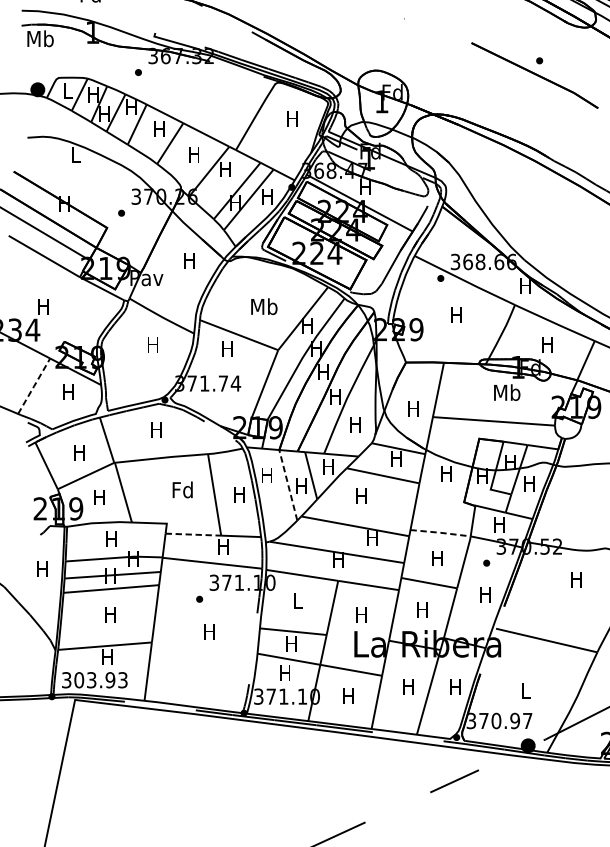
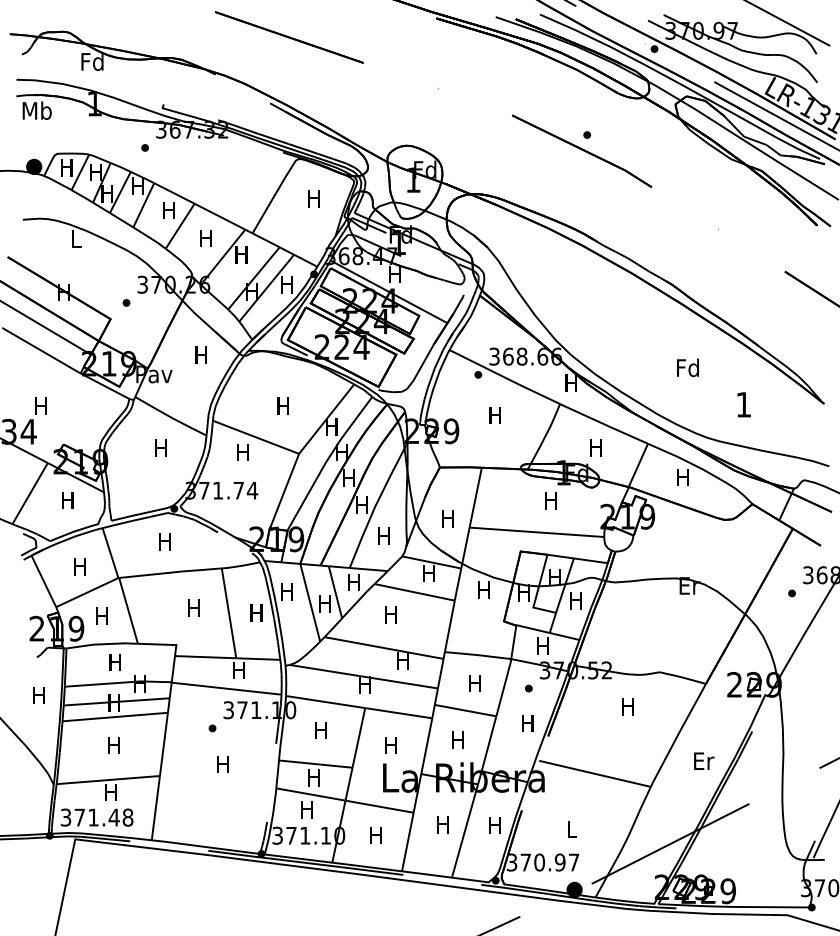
text: (67, 90) -> (66, 167), L -> H
text: (264, 306) -> (283, 405), Mb -> H
line: (34, 386) -> (30, 493), dashed -> solid
text: (507, 392) -> (551, 500), Mb -> H
line: (288, 485) -> (310, 602), dashed -> solid
text: (182, 489) -> (193, 607), Fd -> H
line: (440, 533) -> (478, 655), dashed -> solid
line: (193, 534) -> (205, 657), dashed -> solid
text: (297, 601) -> (320, 730), L -> H
text: (100, 680) -> (103, 817), 303.93 -> 371.48

